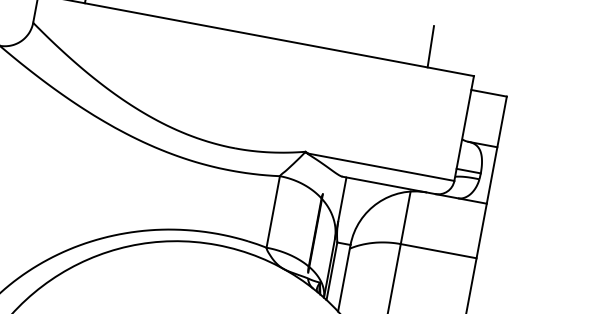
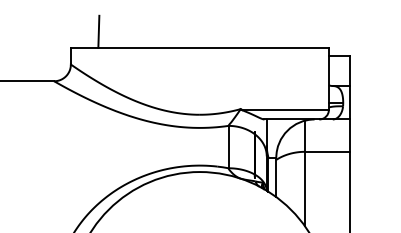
line: (429, 46) -> (300, 35), removed

